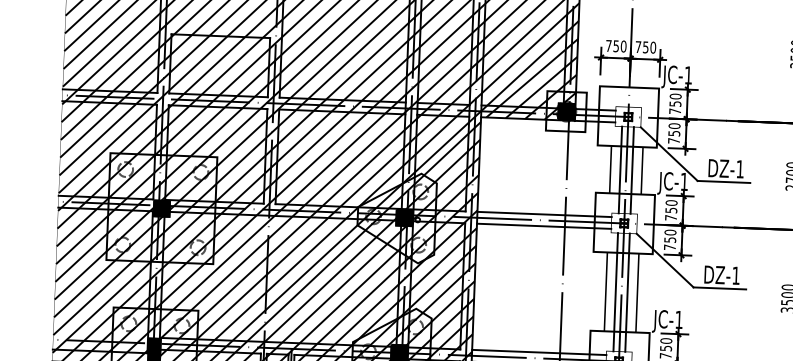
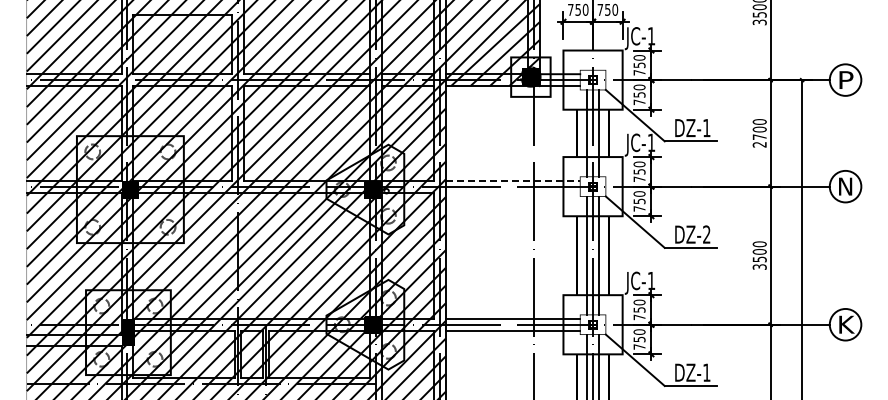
line: (545, 214) -> (513, 180), solid -> dashed
line: (543, 226) -> (512, 192), removed
text: (735, 275) -> (706, 234), DZ-1 -> DZ-2

